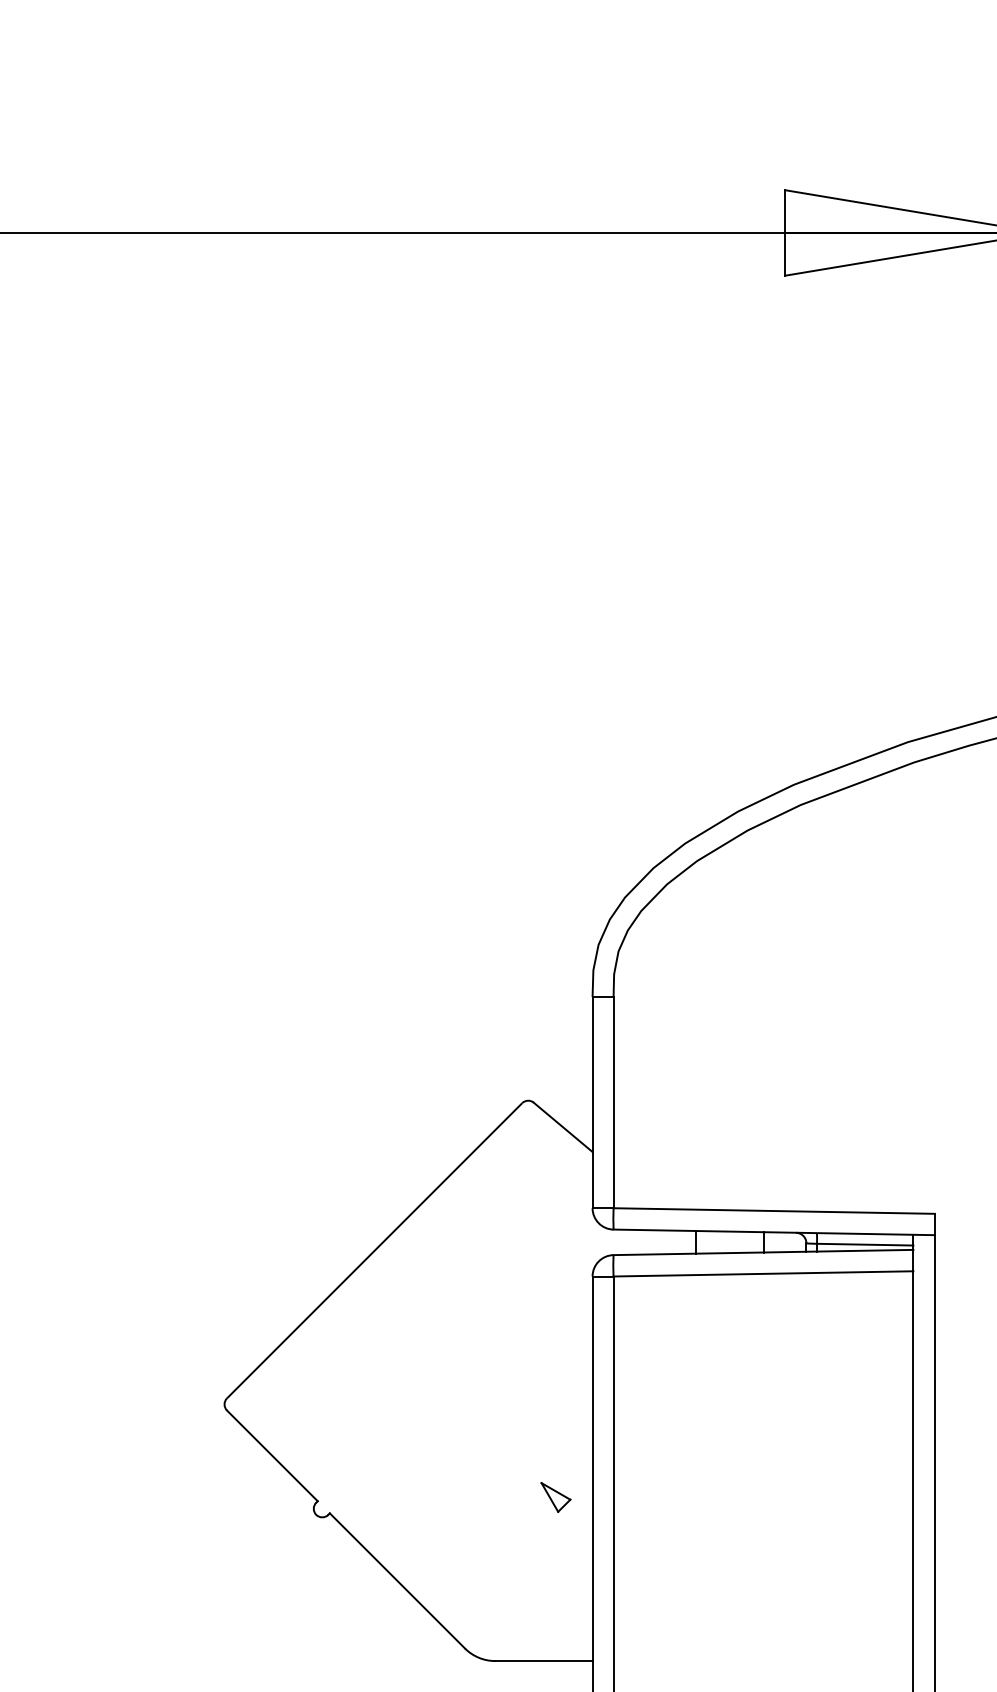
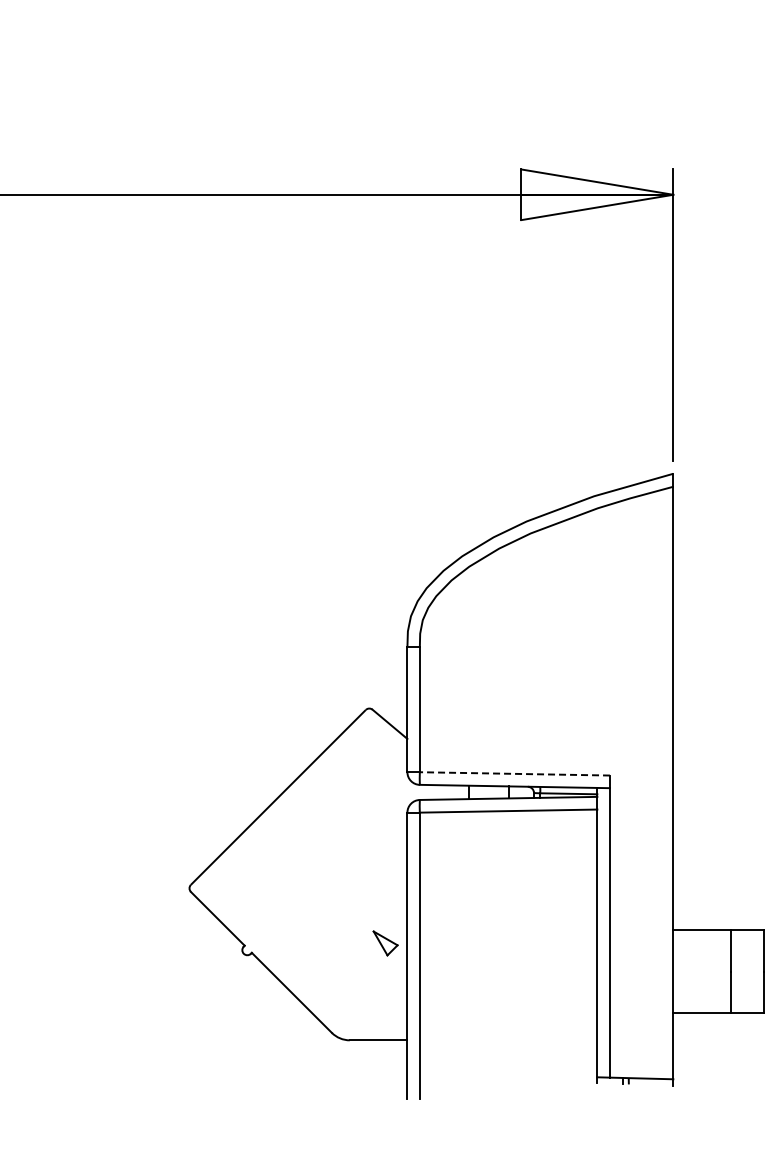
line: (773, 1210) -> (514, 773), solid -> dashed
part: (555, 1497) -> (385, 943), size x1.4

